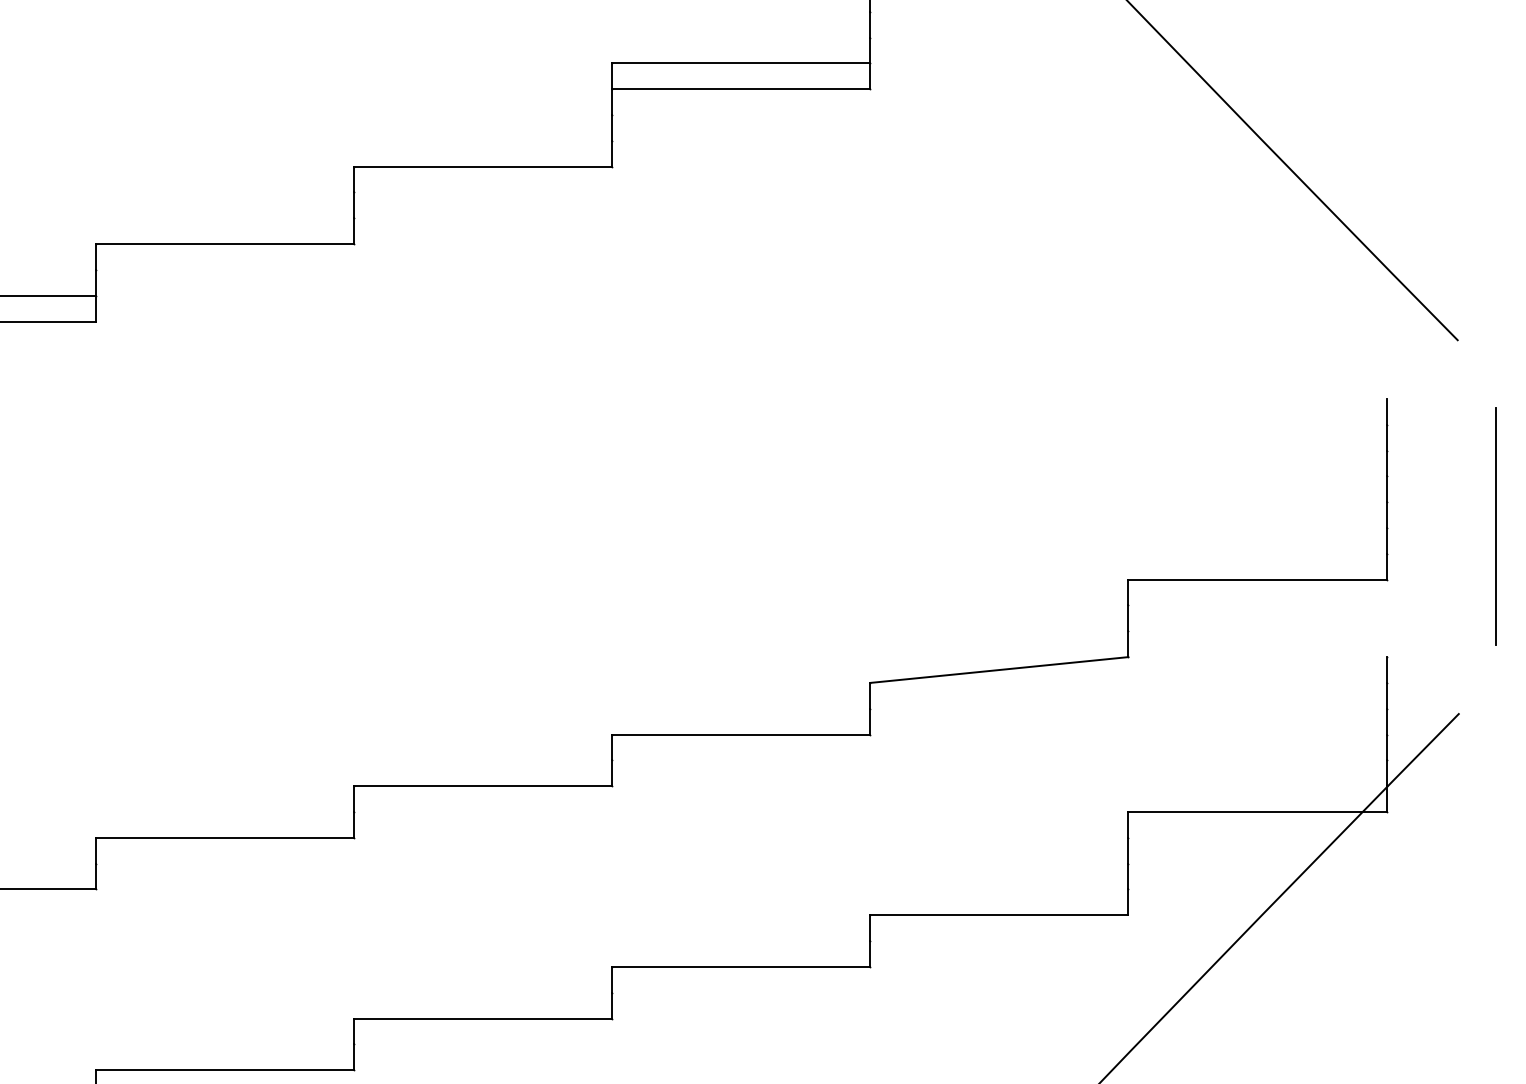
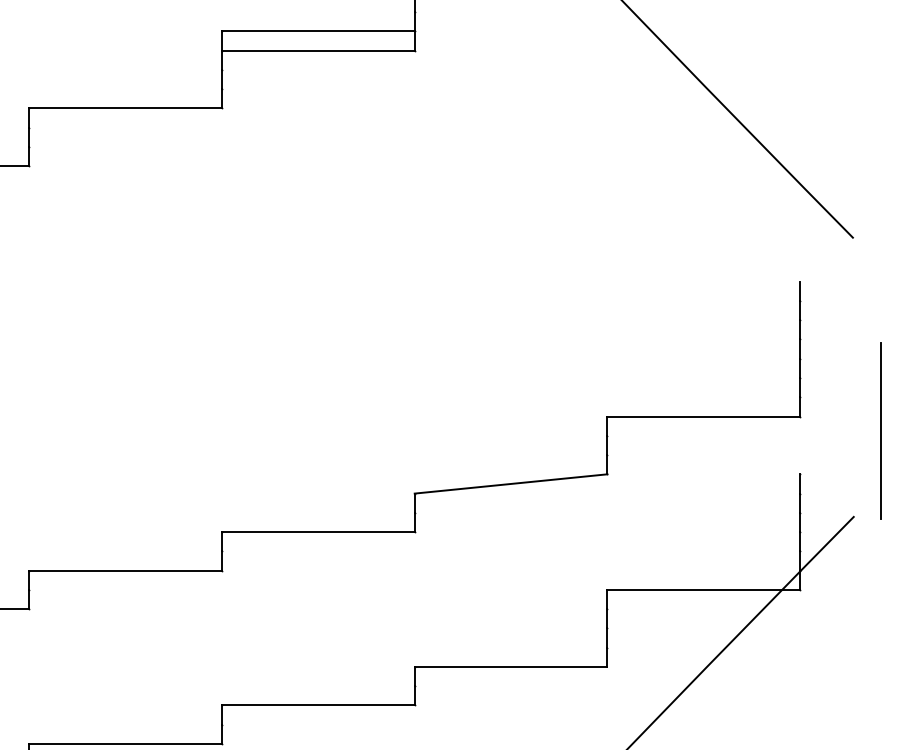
line: (1495, 526) -> (881, 431), moved

